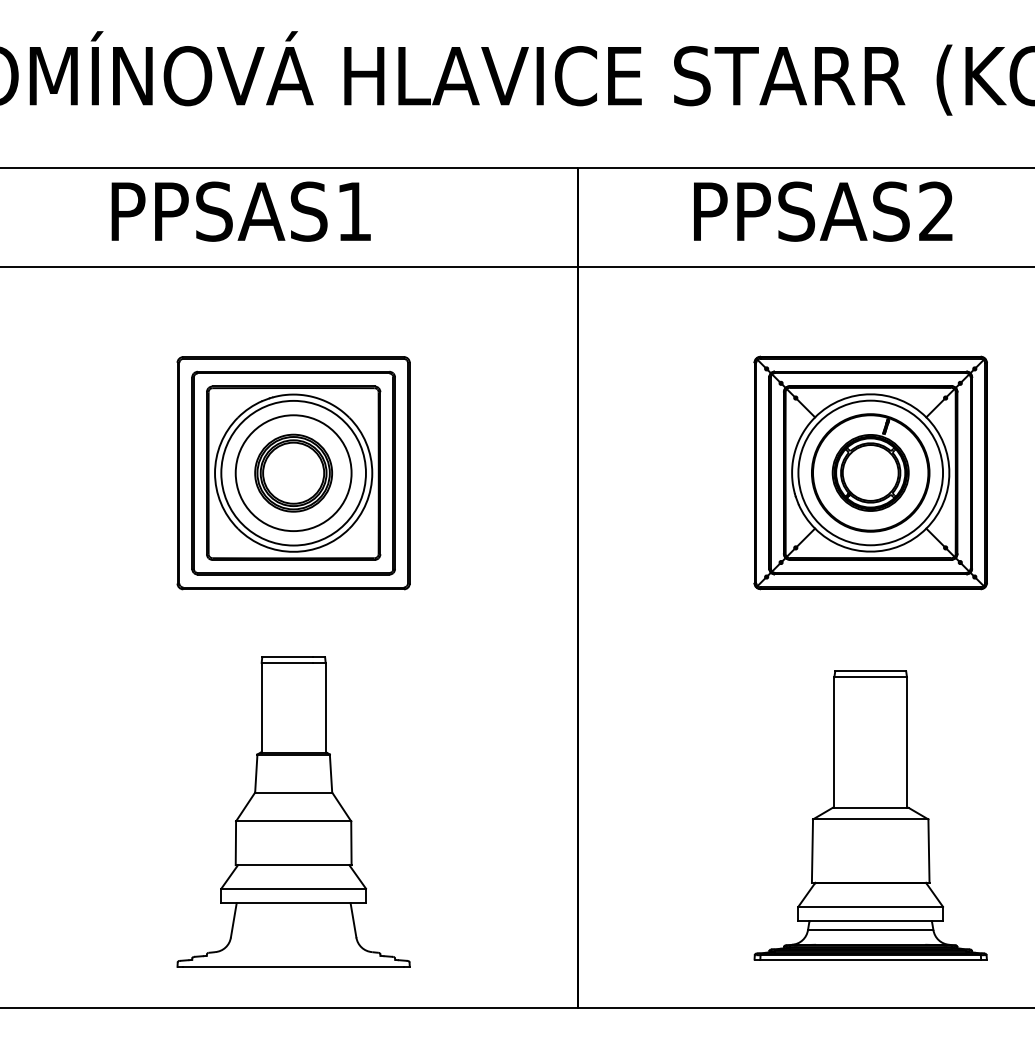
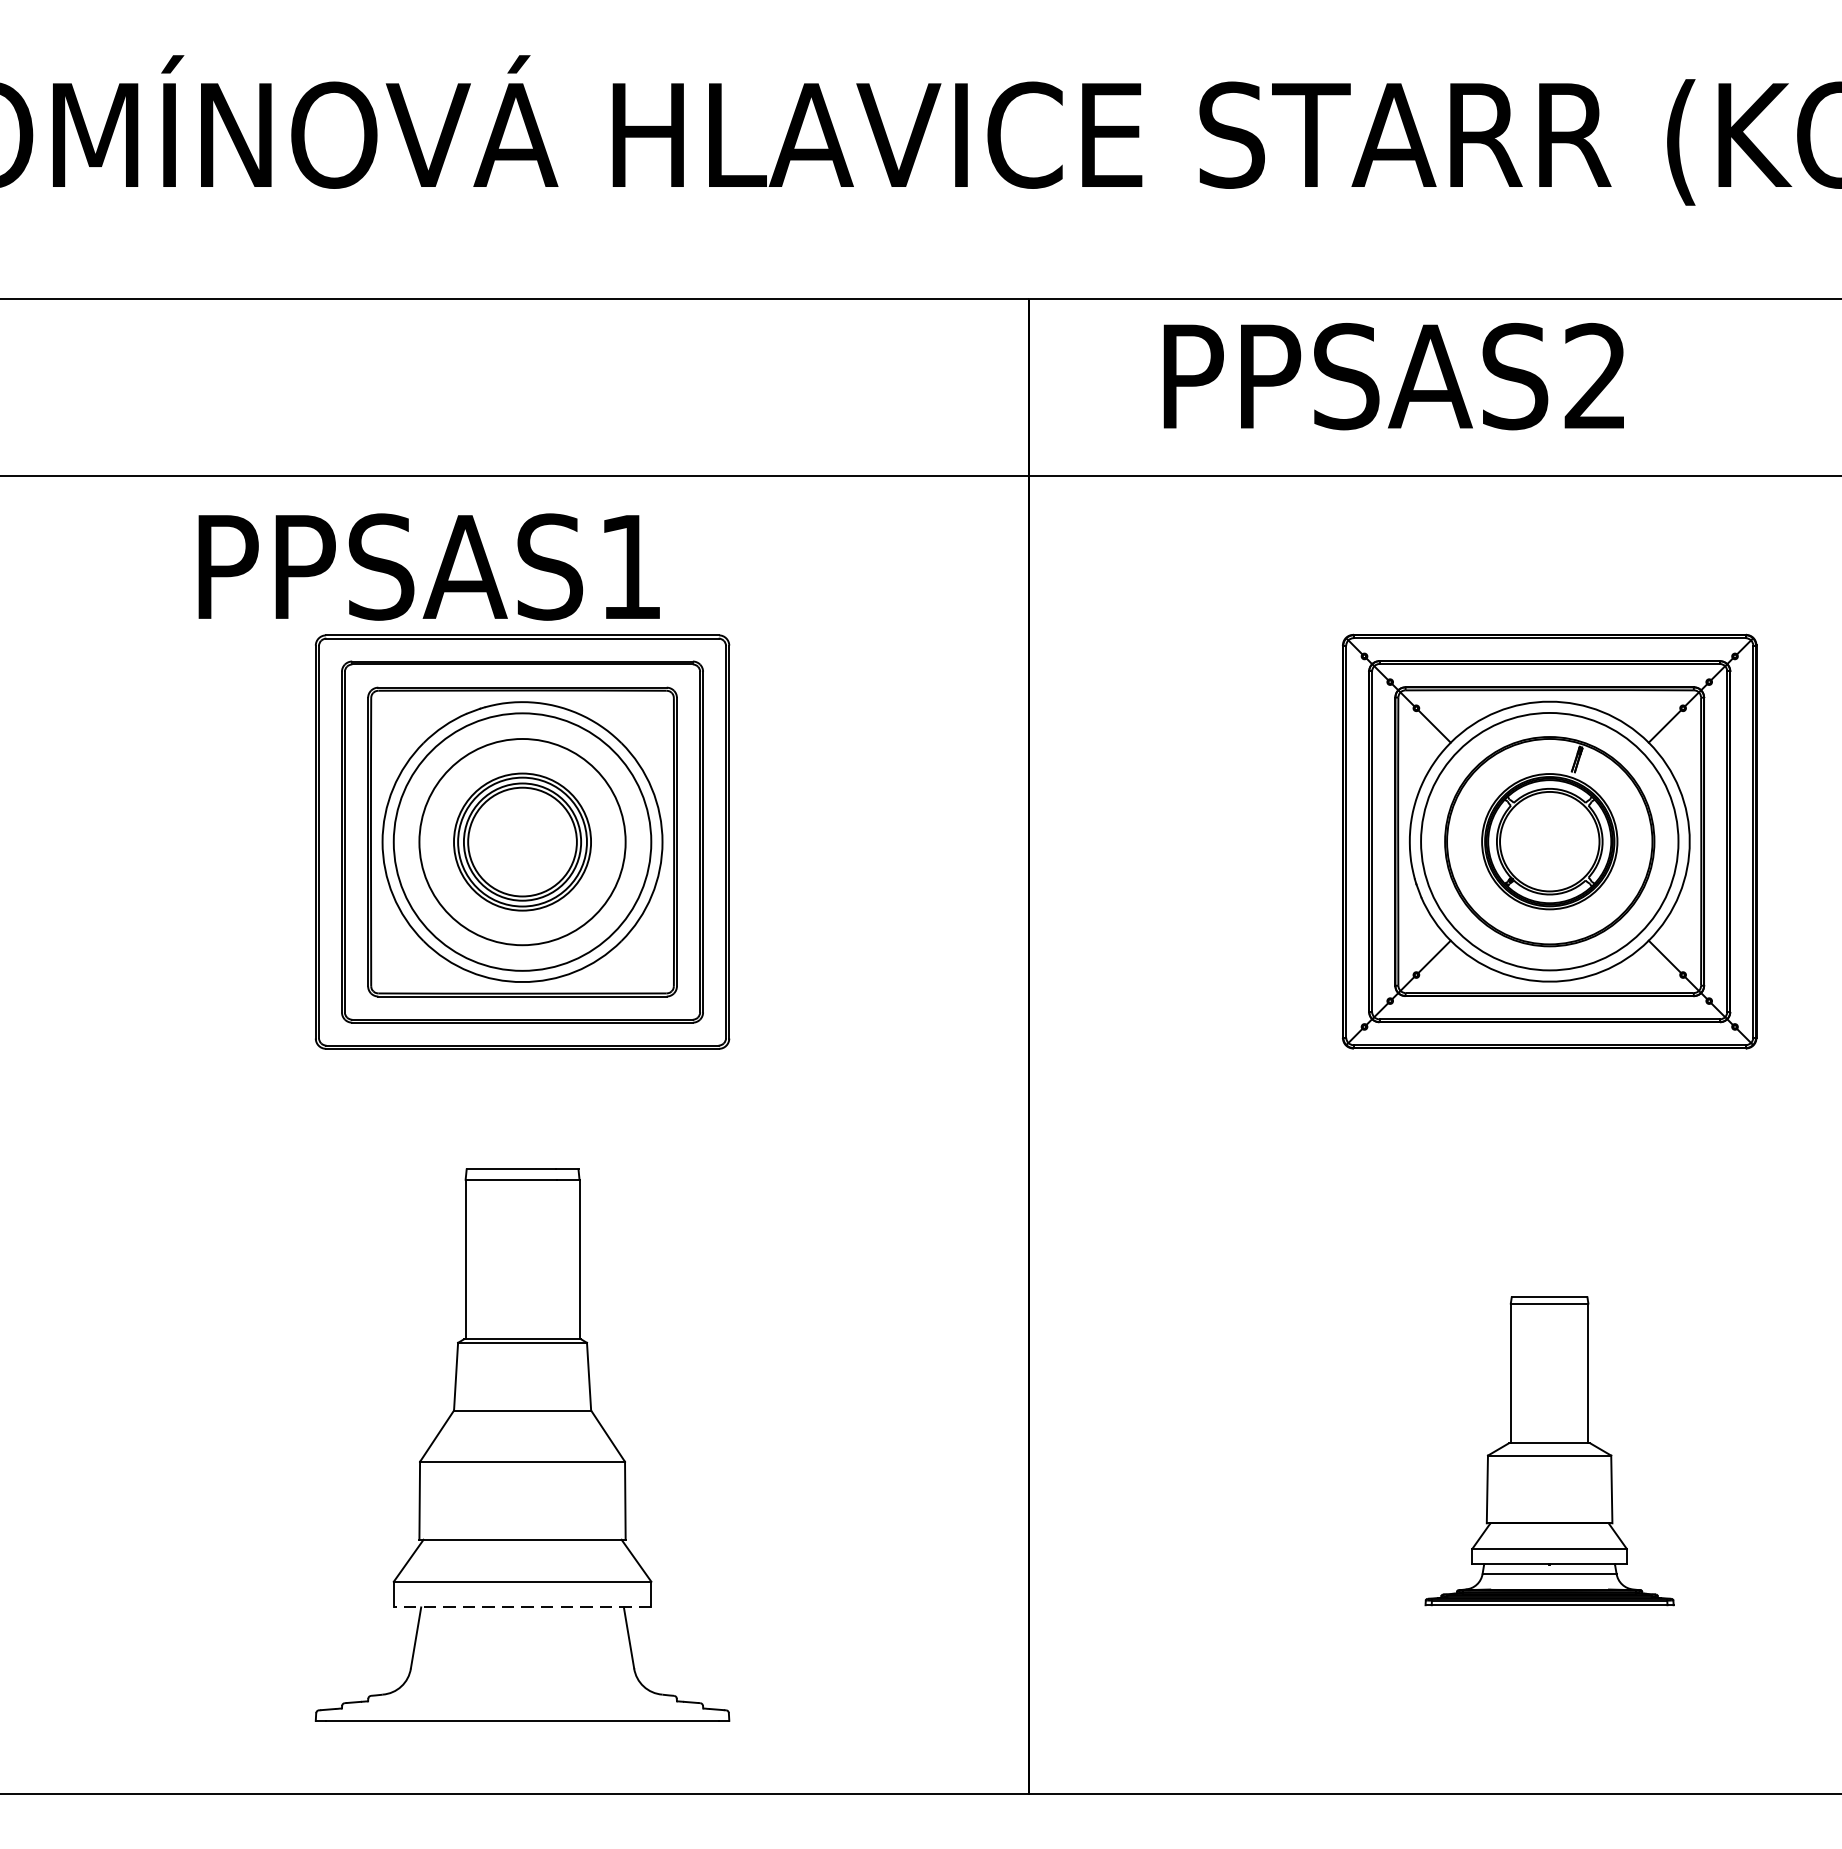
text: (240, 211) -> (427, 566), moved
text: (823, 211) -> (1394, 376), moved
part: (870, 815) -> (1549, 1451), size x0.6
line: (293, 903) -> (522, 1608), solid -> dashed

